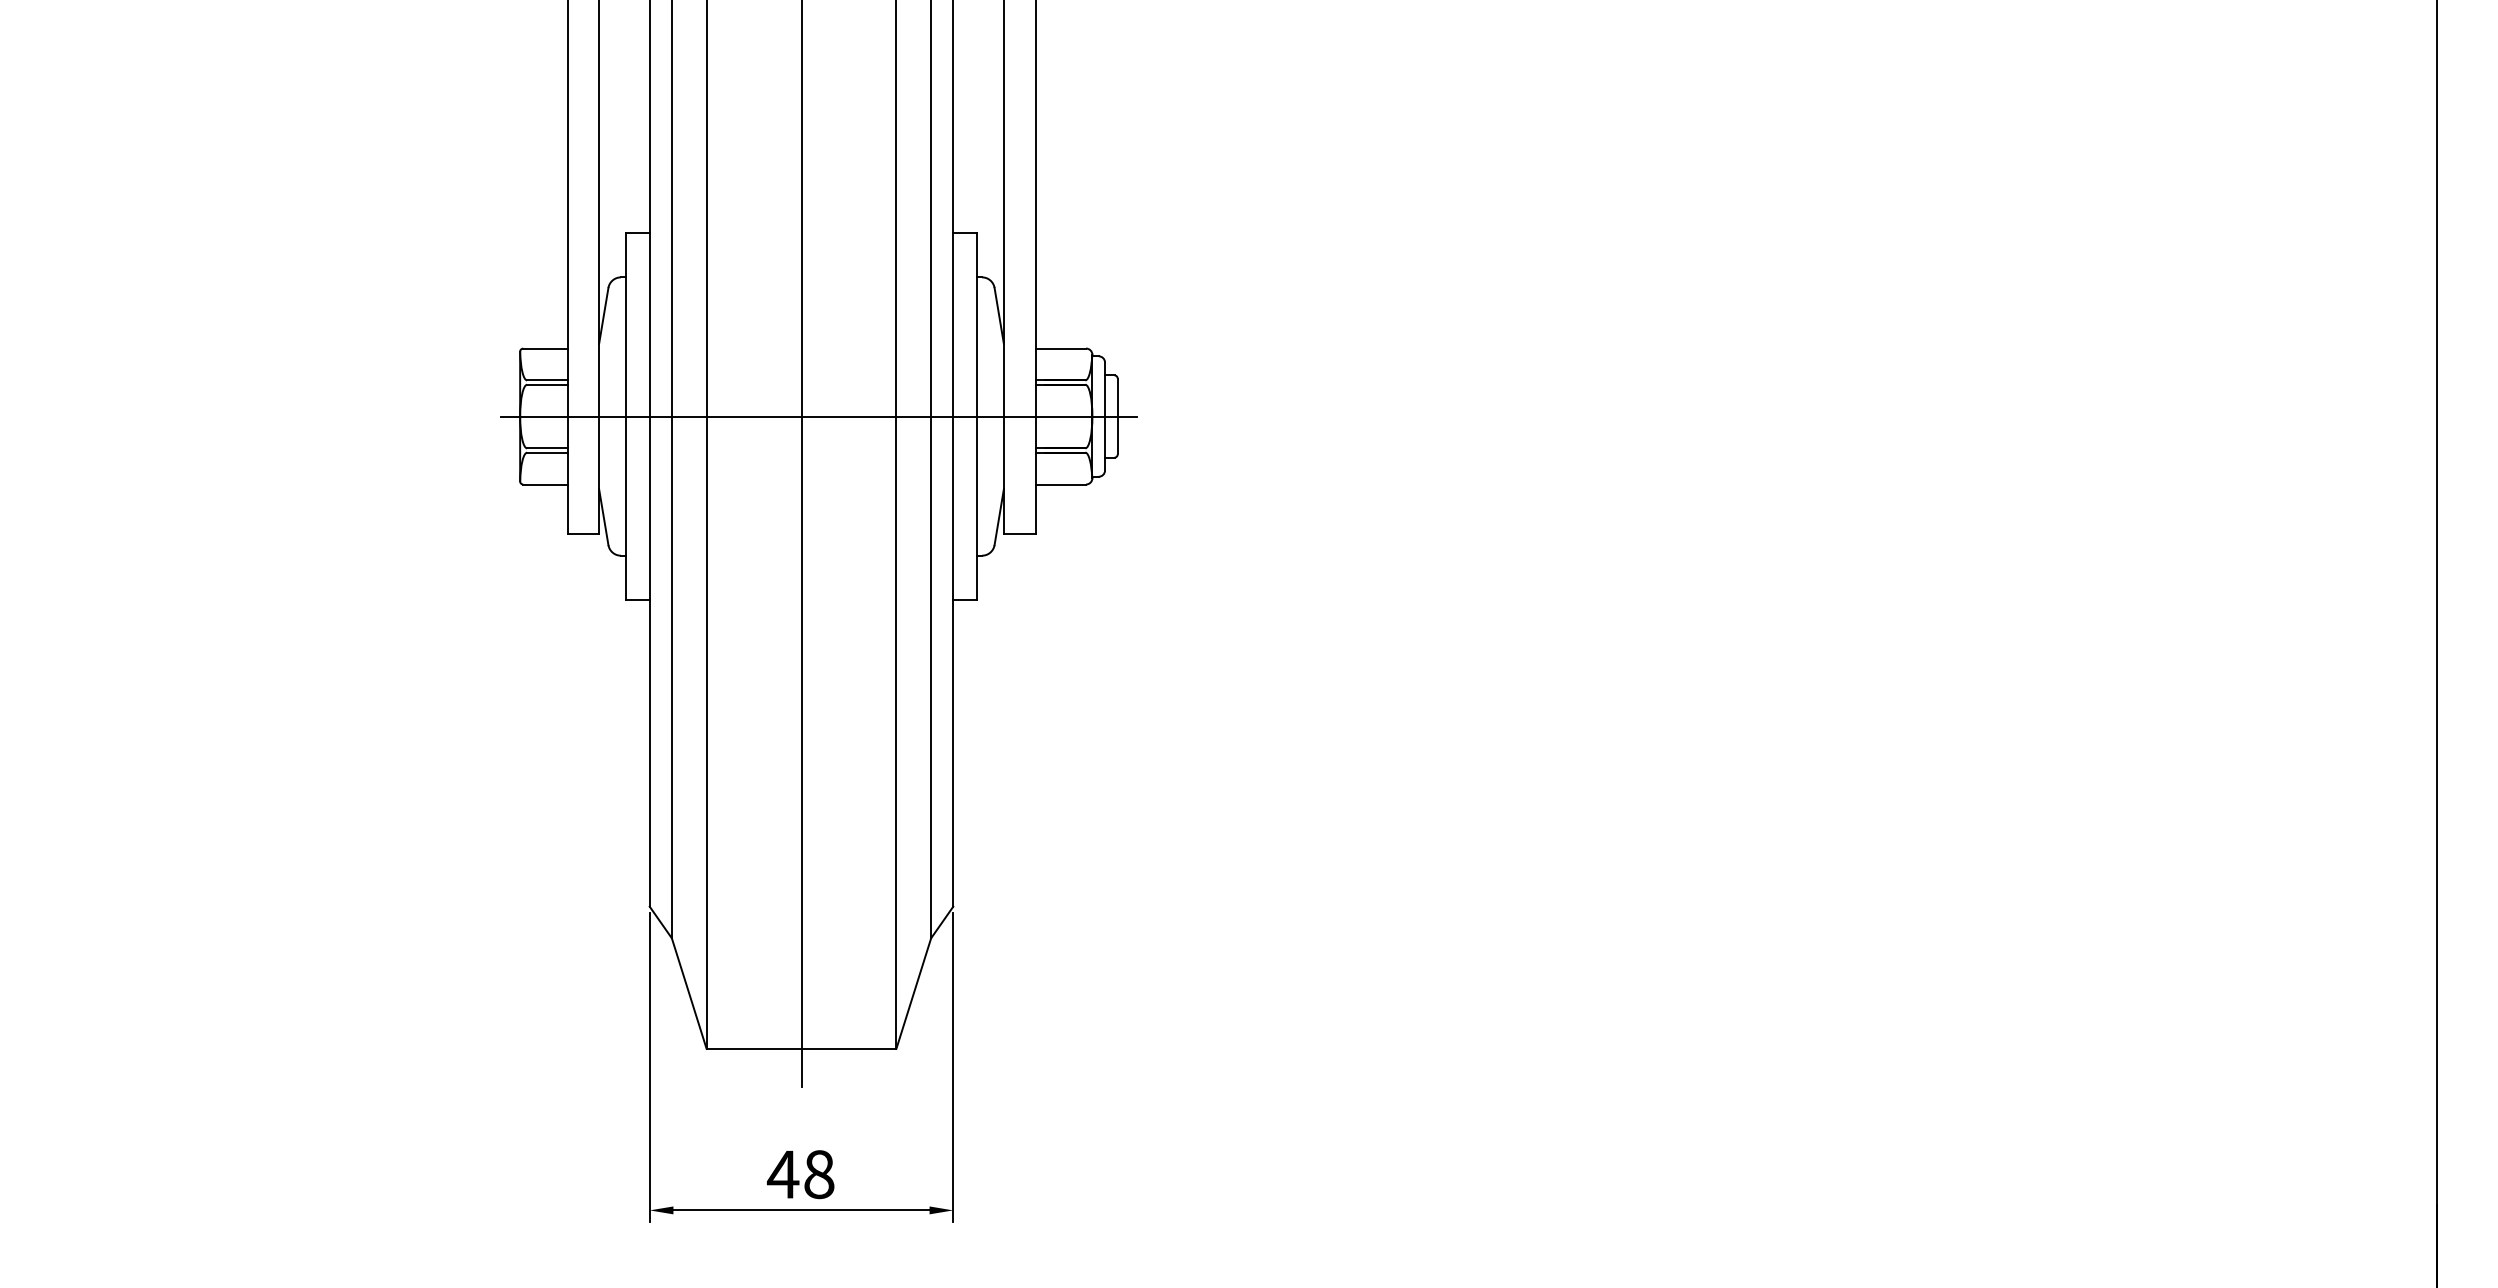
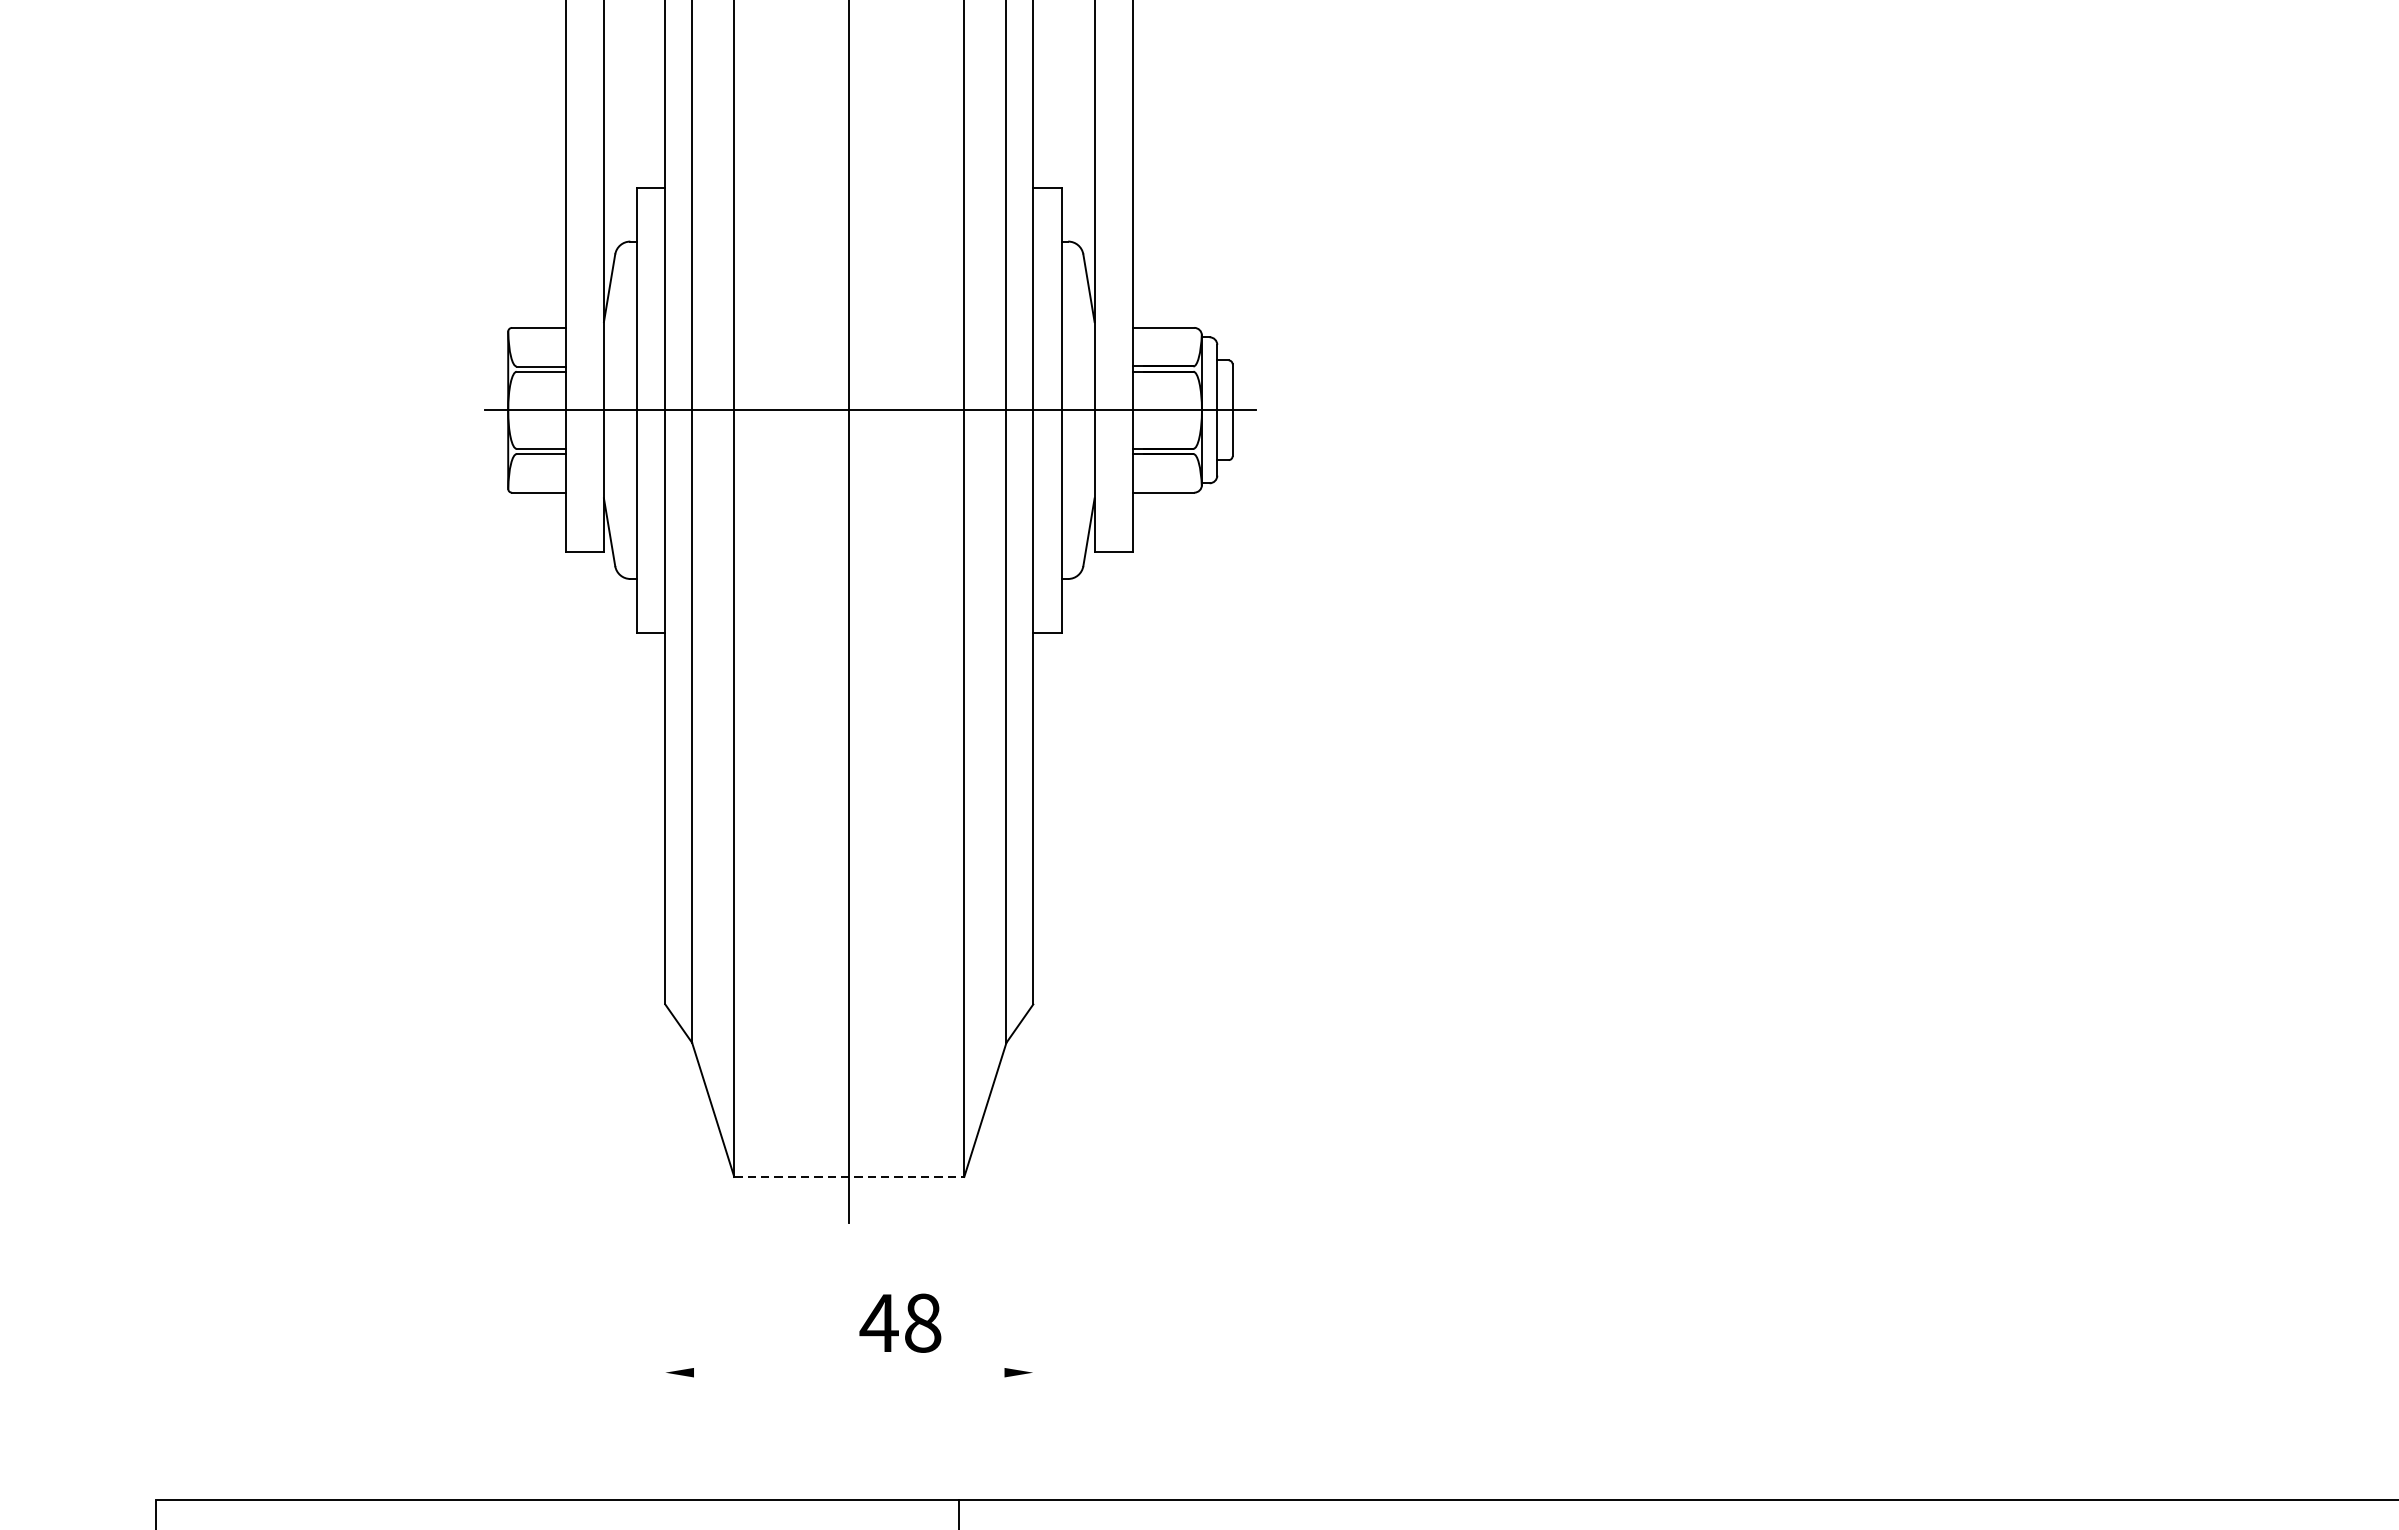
line: (801, 1048) -> (849, 1176), solid -> dashed
line: (649, 1067) -> (665, 1199), removed
line: (953, 1067) -> (1033, 1199), removed
text: (800, 1174) -> (900, 1323), moved
line: (801, 1210) -> (849, 1372), removed

